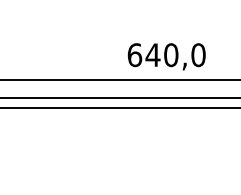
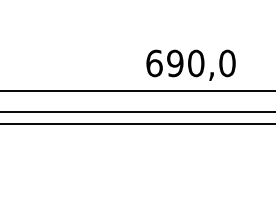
text: (152, 55) -> (174, 63), 640,0 -> 690,0

